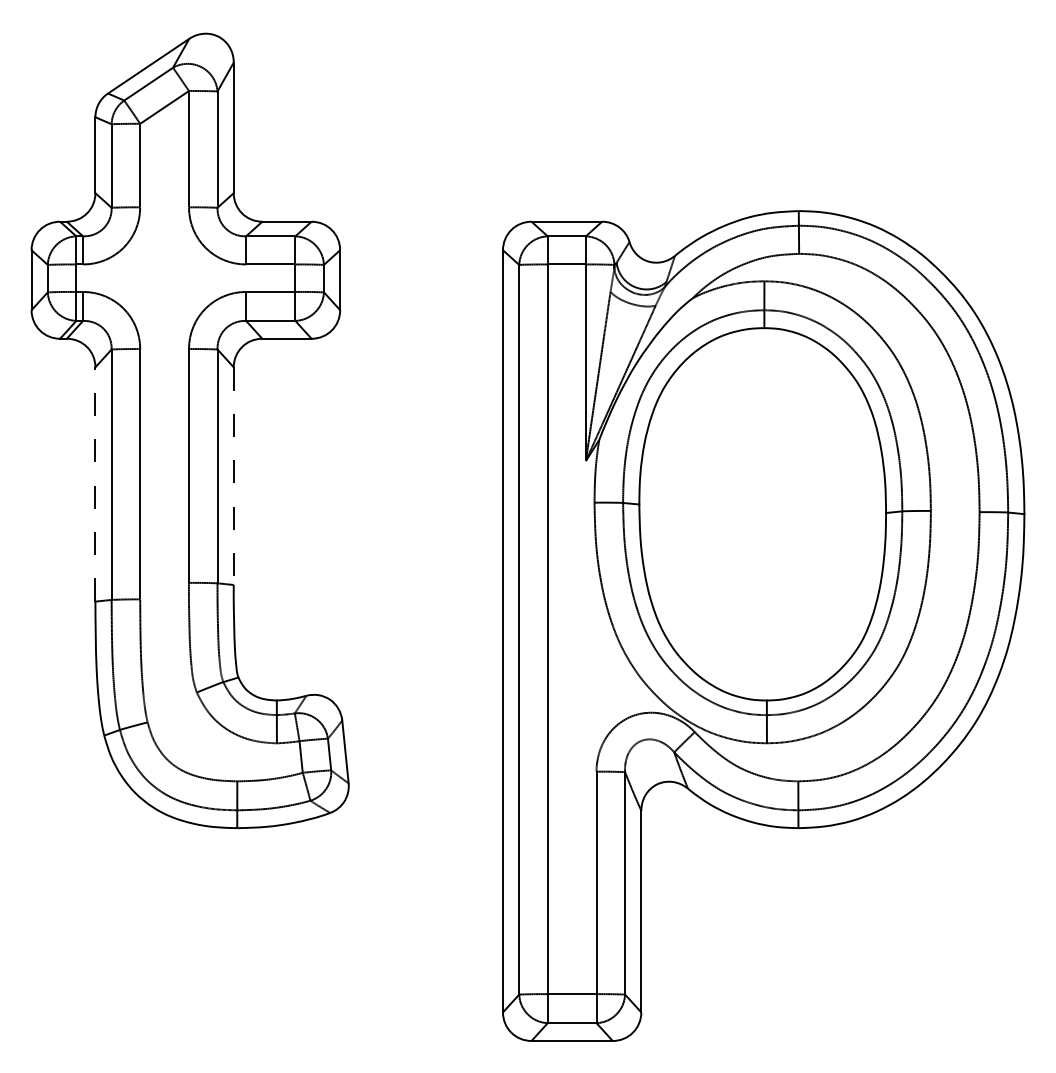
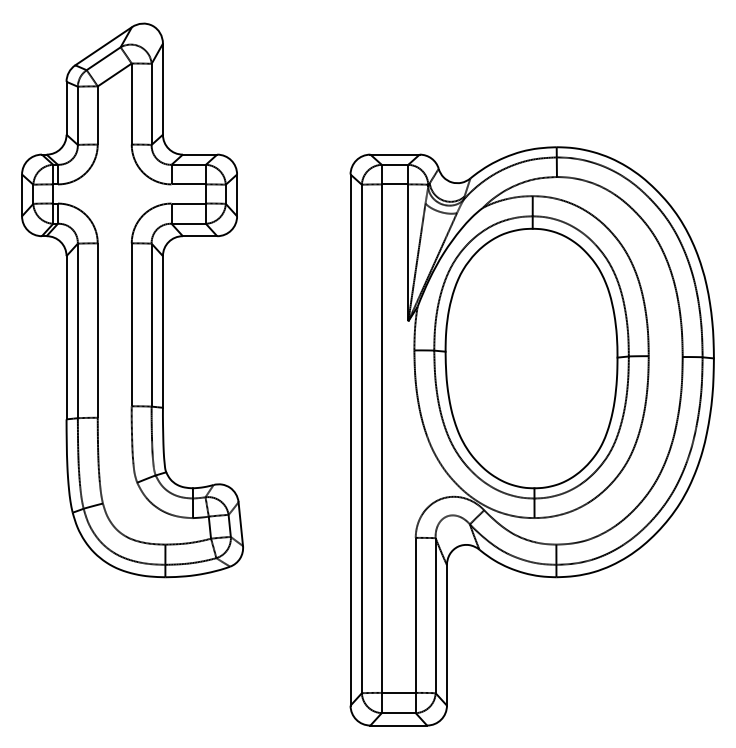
line: (233, 475) -> (162, 331), dashed -> solid
line: (95, 484) -> (66, 337), dashed -> solid

